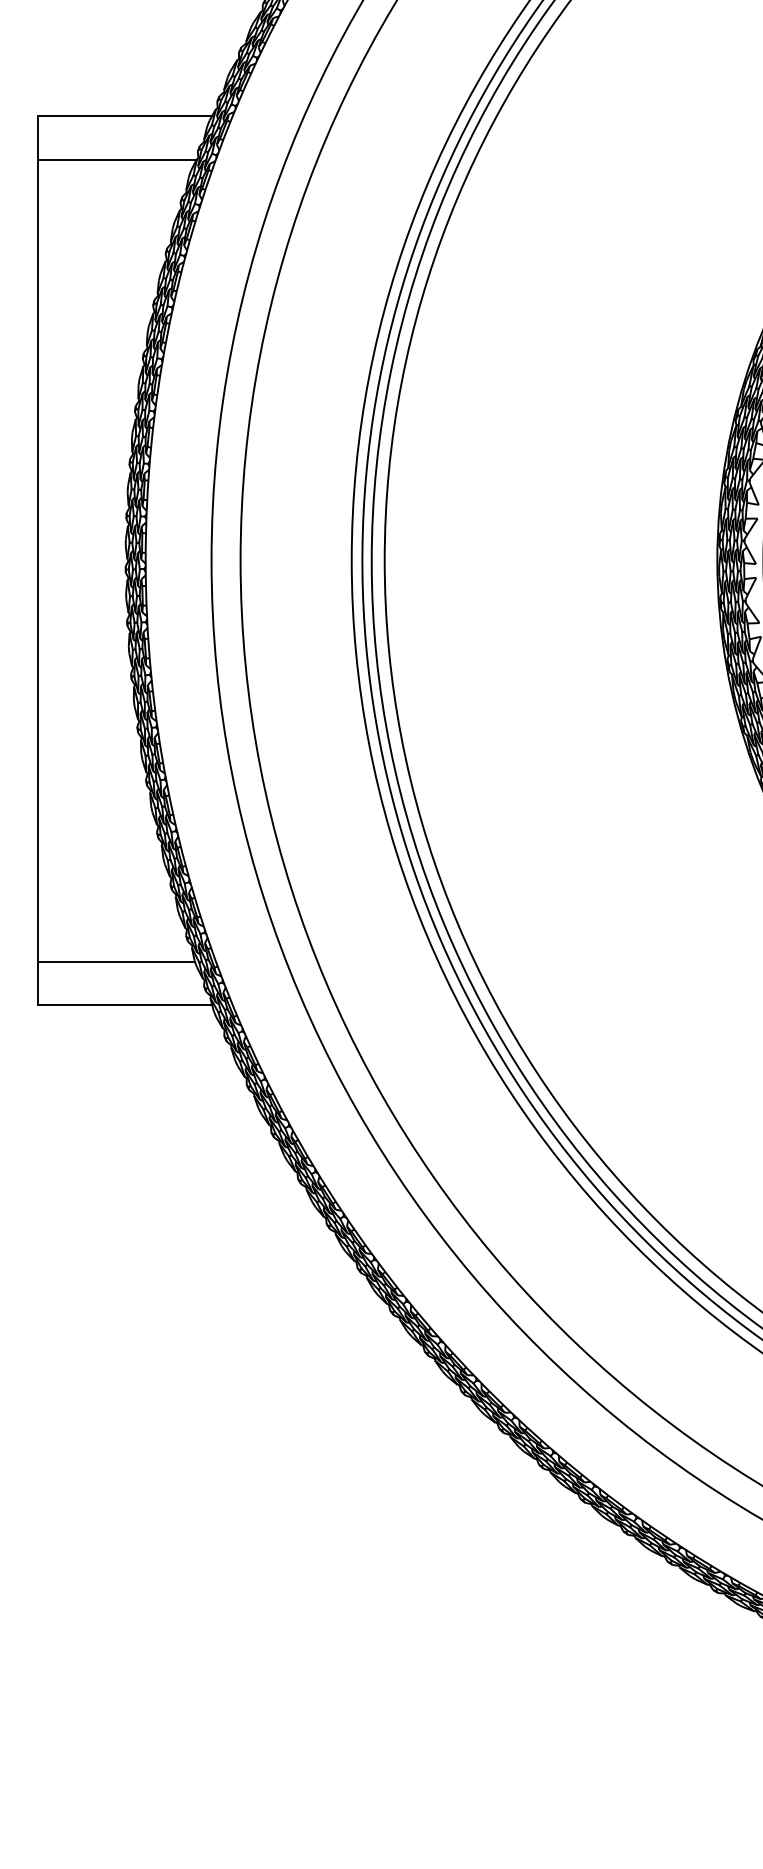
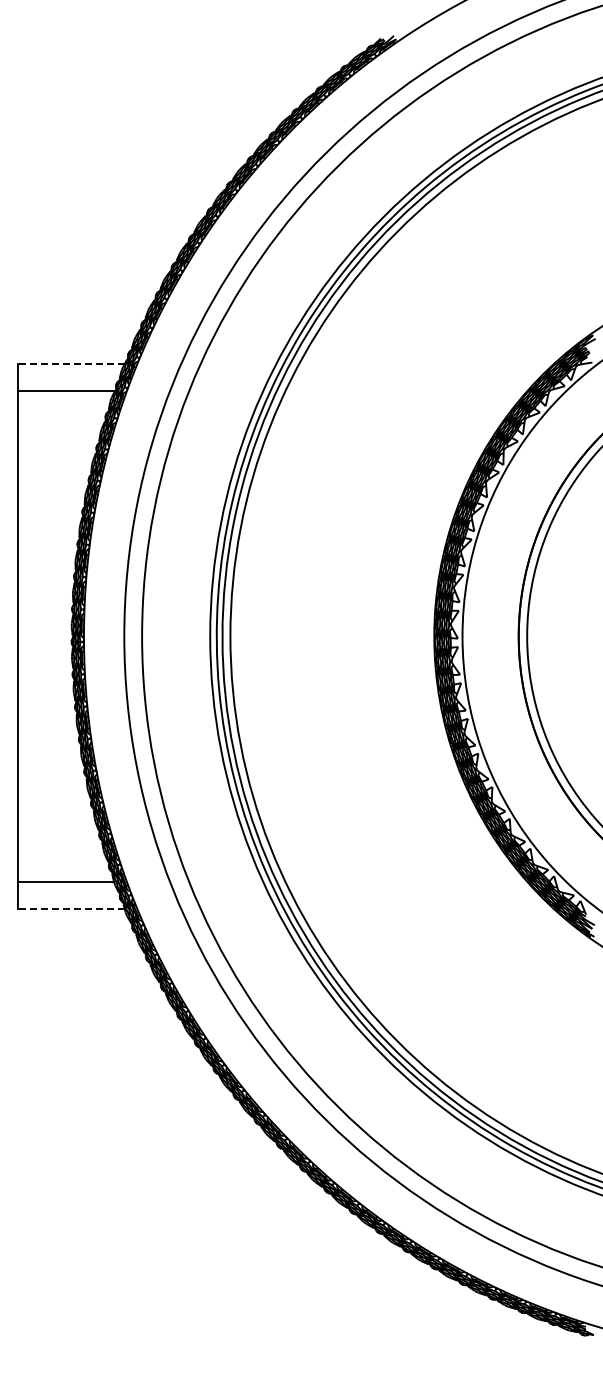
line: (123, 116) -> (70, 364), solid -> dashed
line: (123, 1004) -> (70, 908), solid -> dashed

